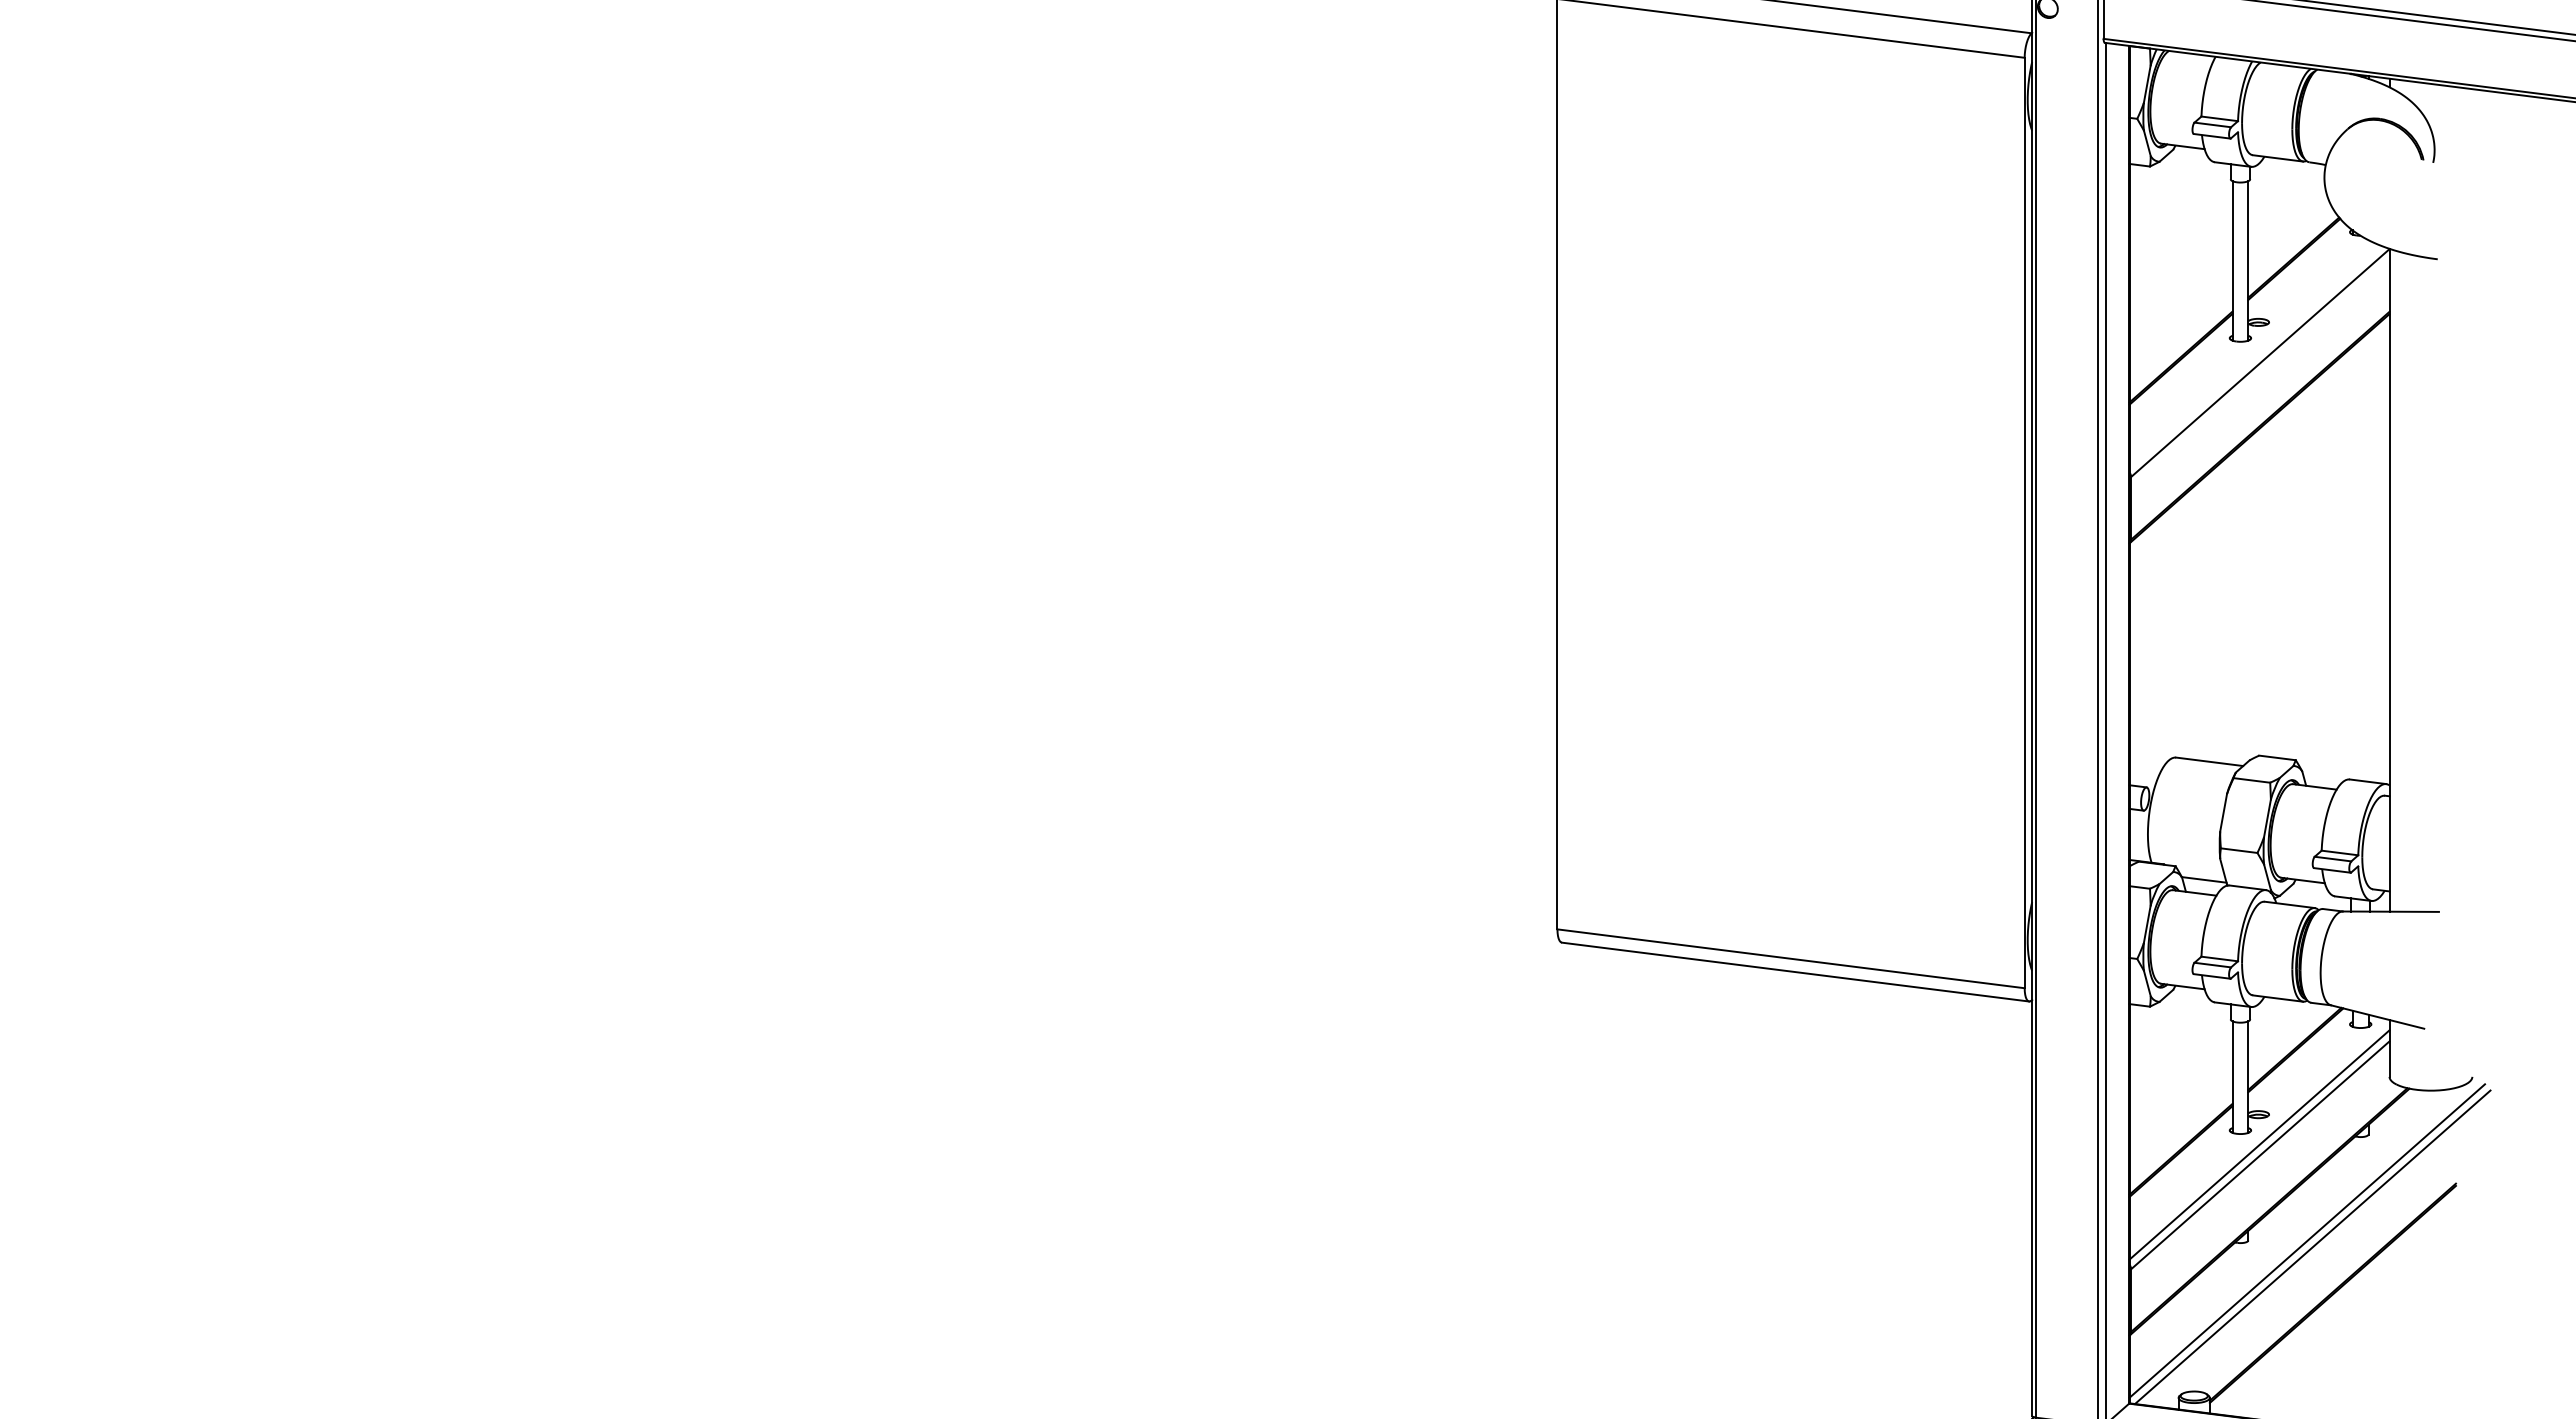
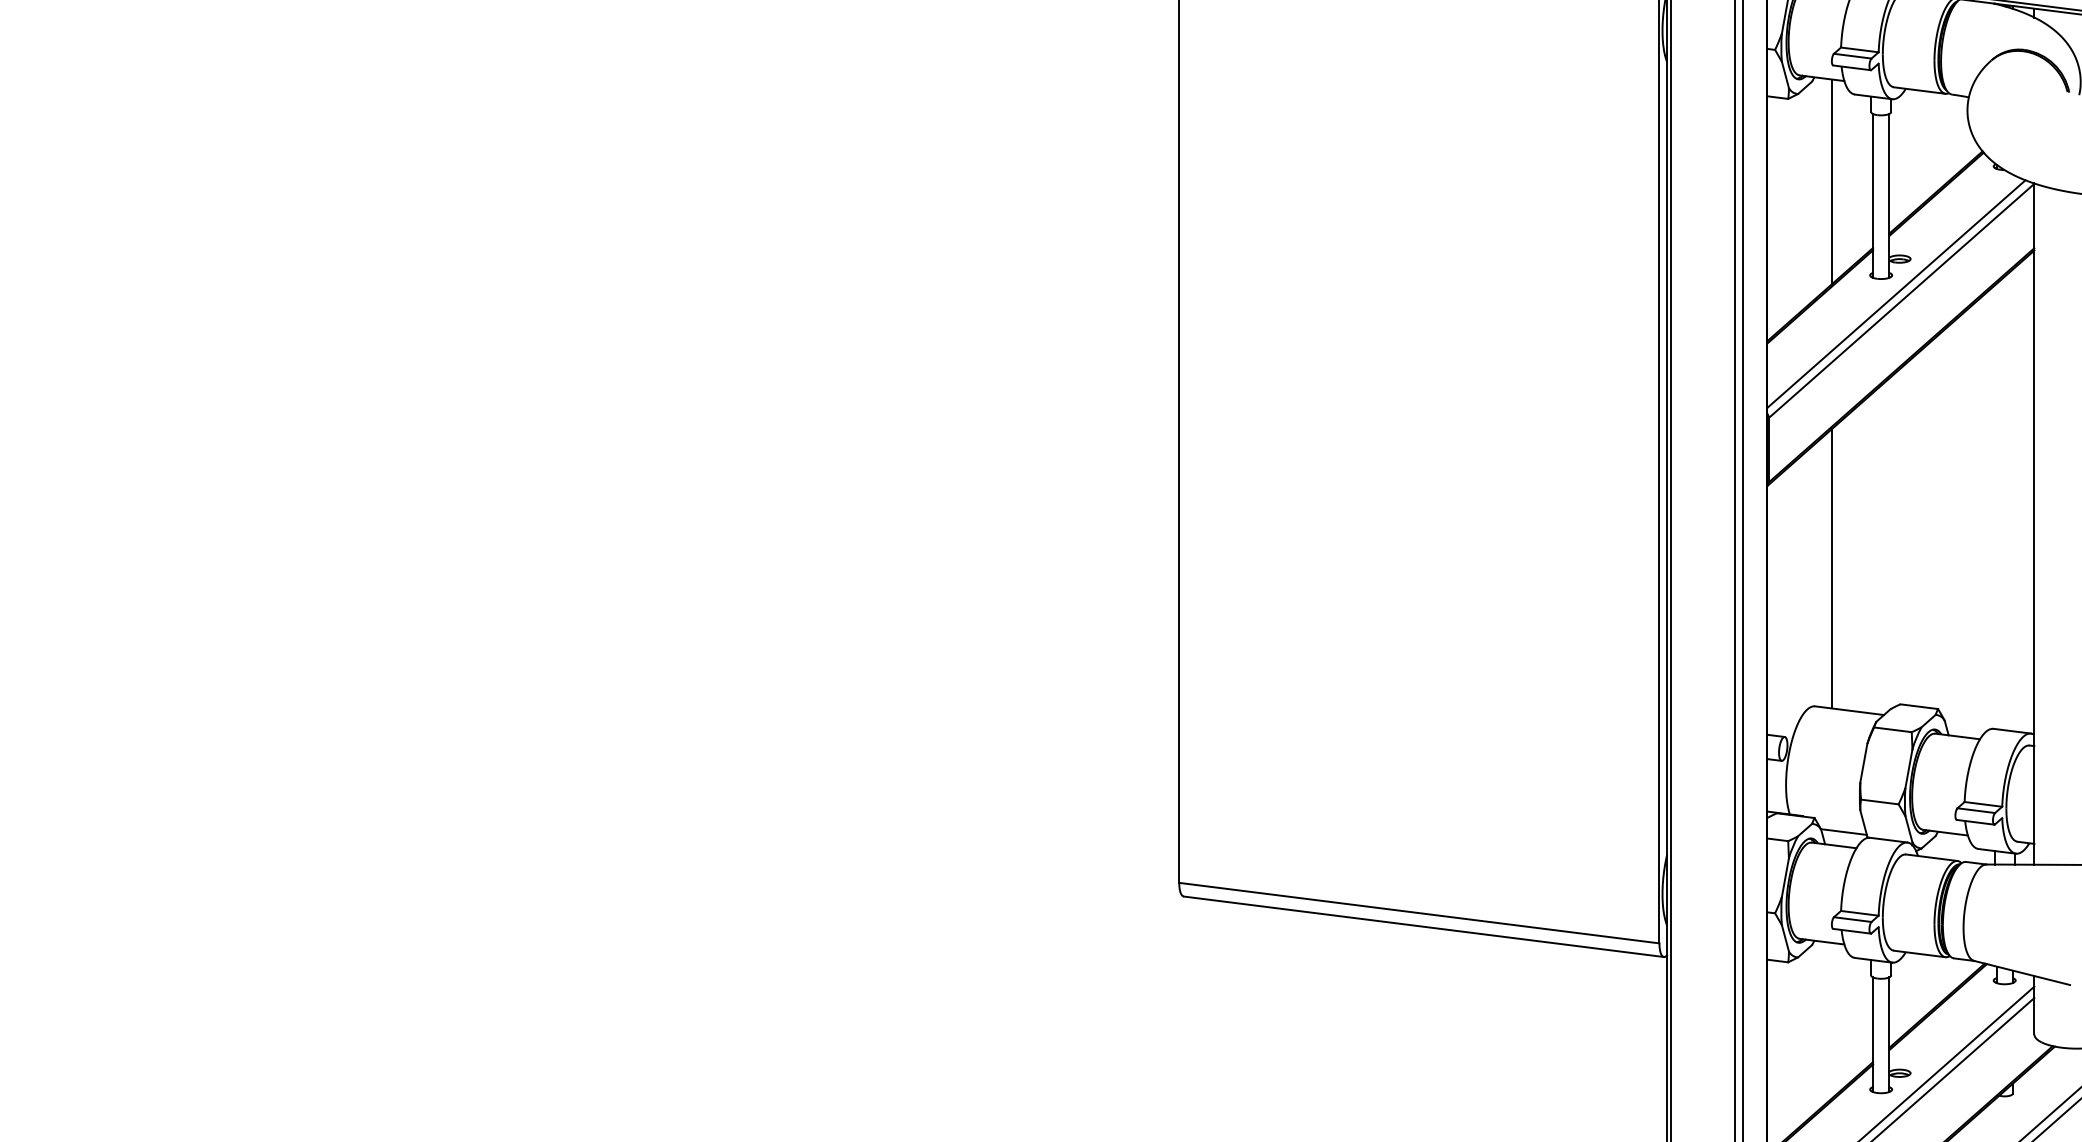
line: (2192, 246) -> (1831, 181), added
line: (2254, 356) -> (1895, 294), added
line: (2192, 623) -> (1831, 568), added

